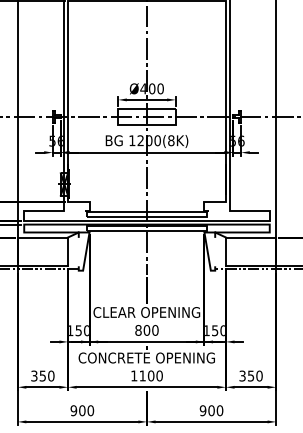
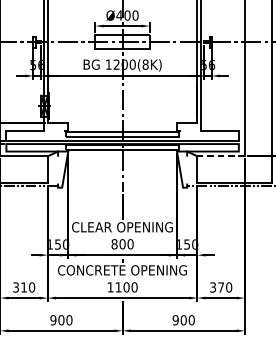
line: (250, 237) -> (220, 156), solid -> dashed
text: (42, 375) -> (23, 286), 350 -> 310
text: (250, 375) -> (220, 286), 350 -> 370

